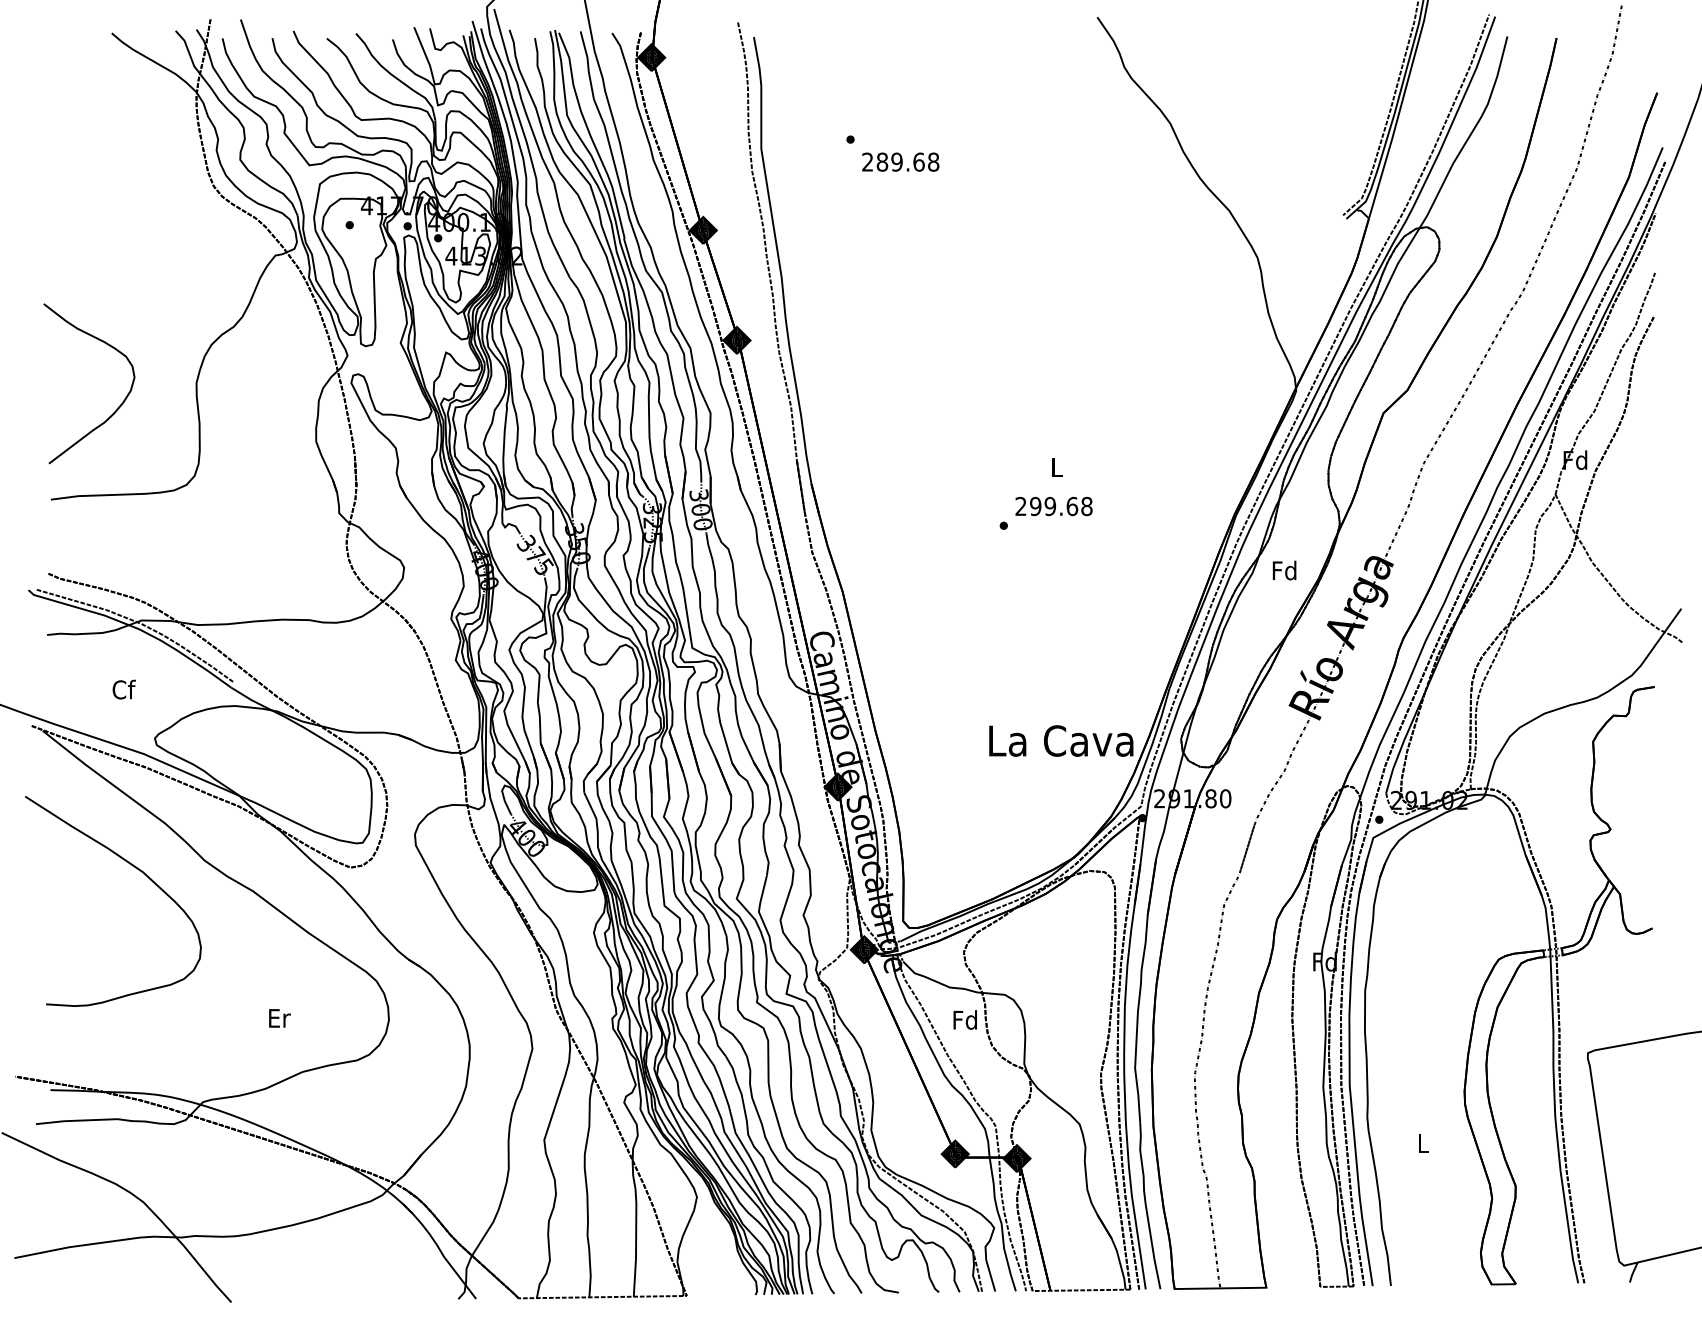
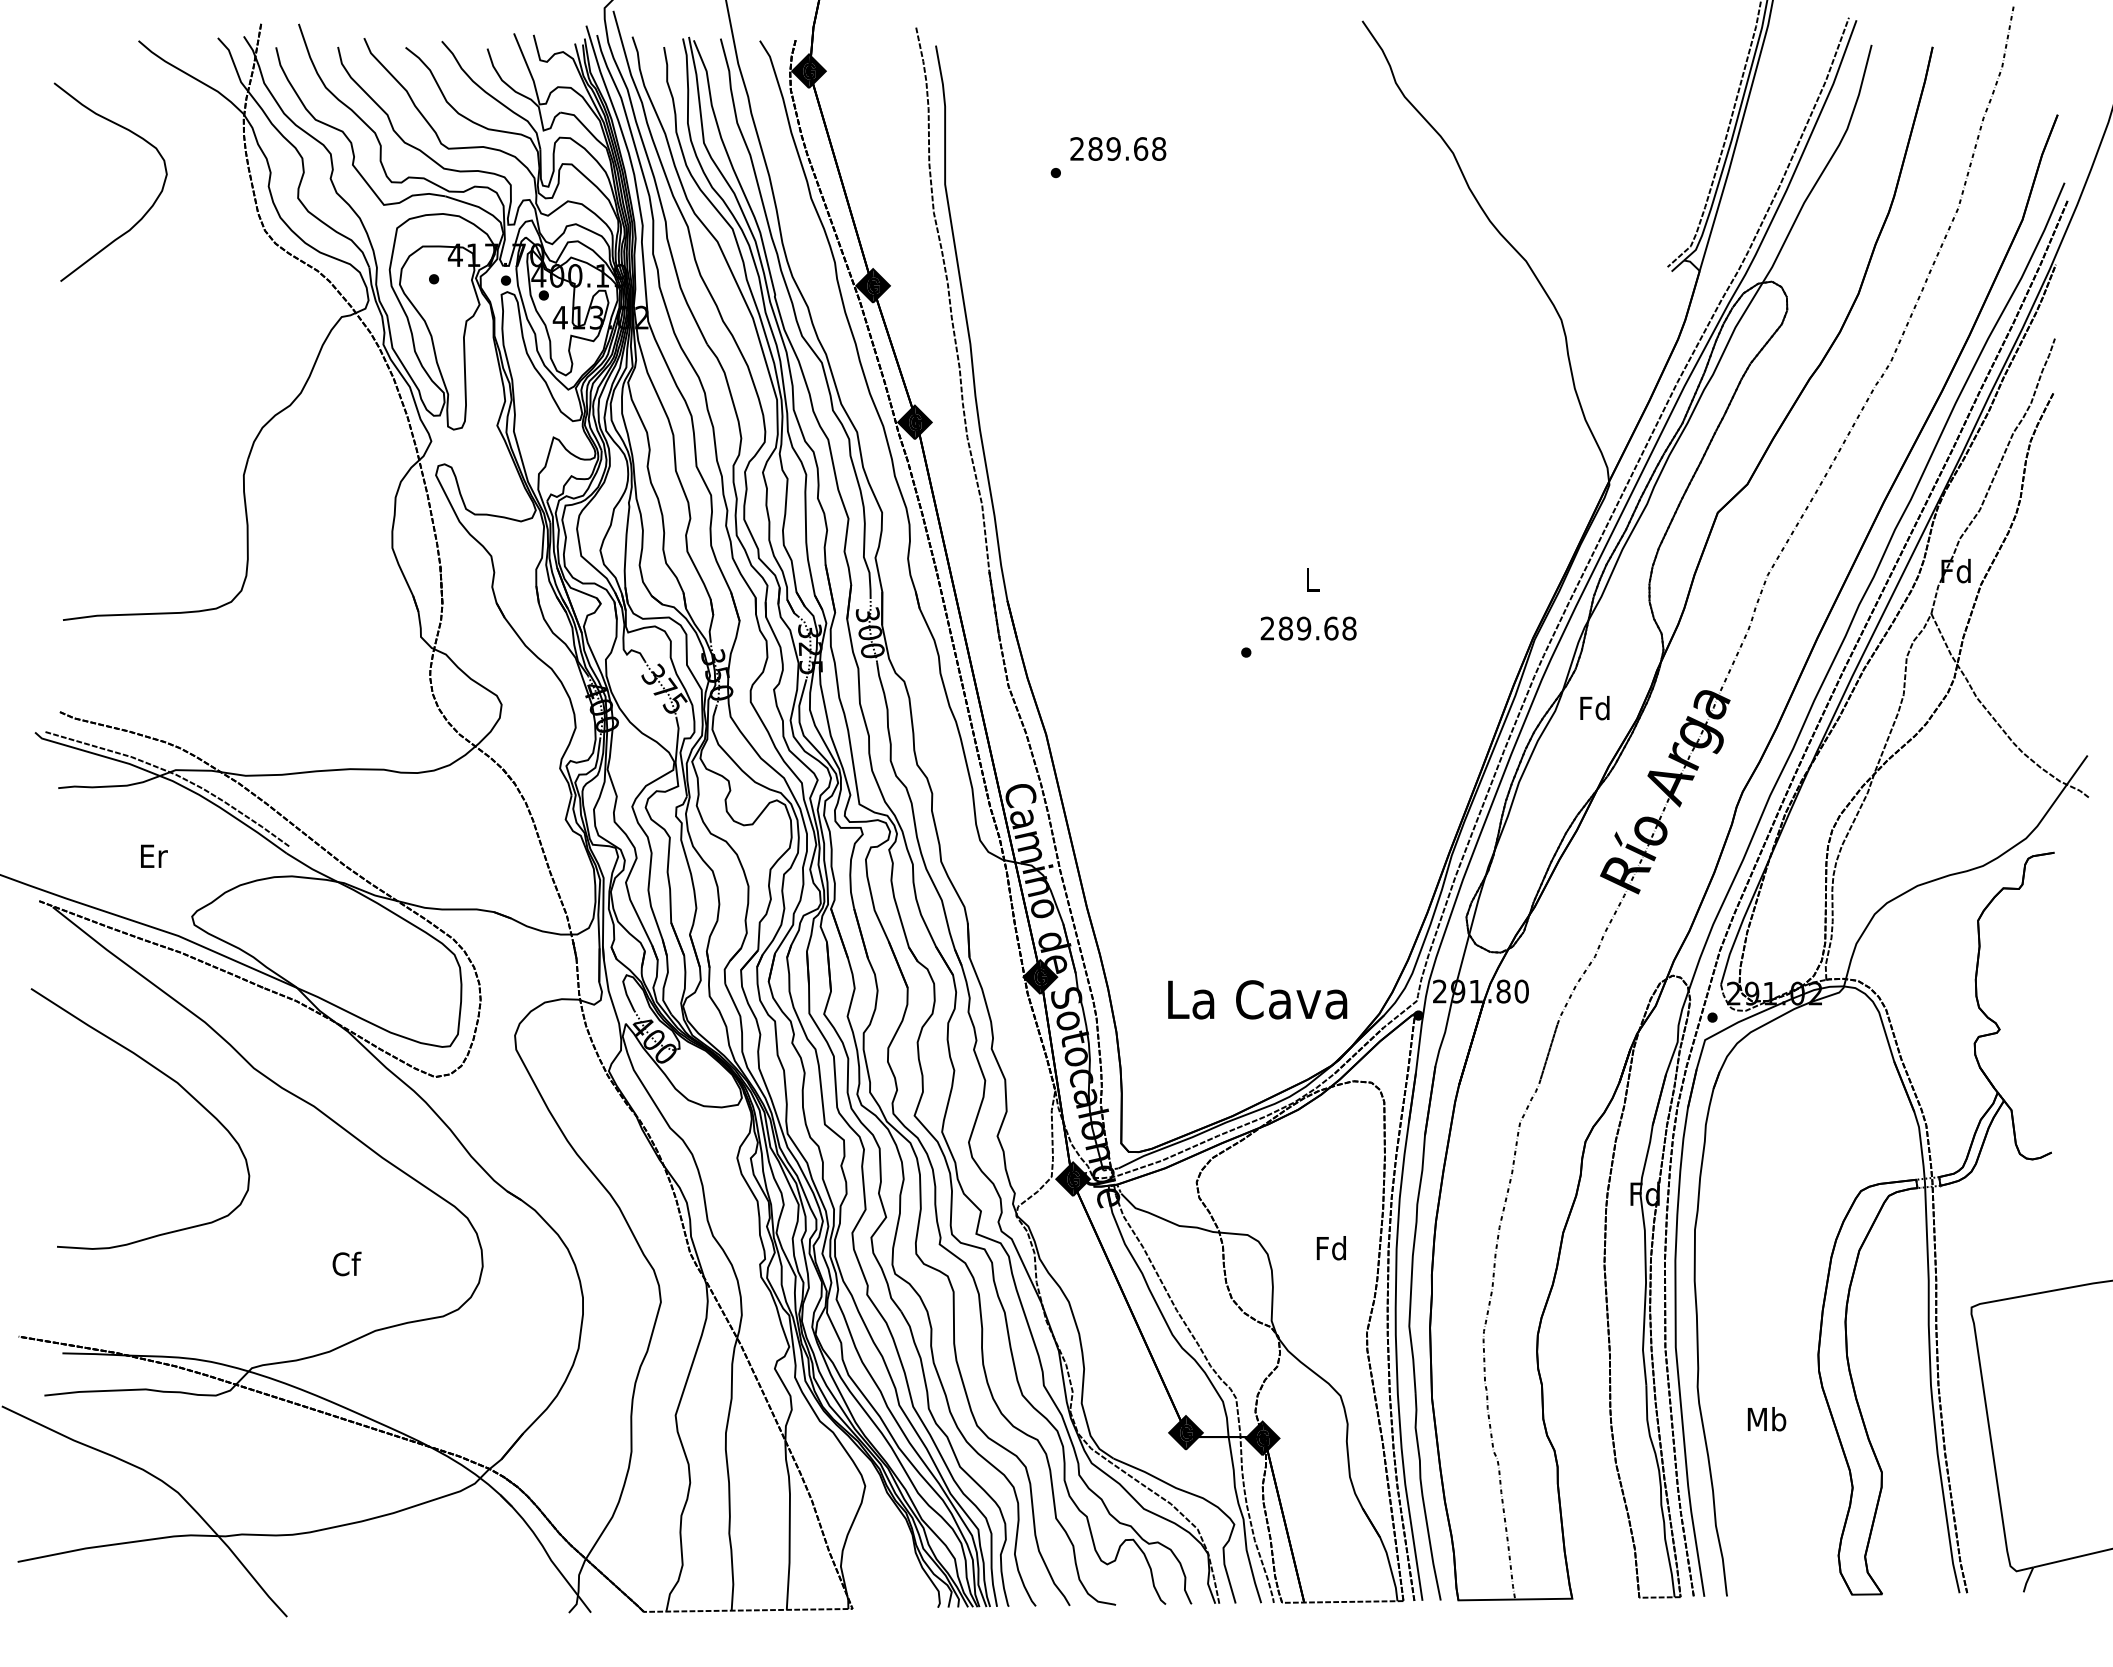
text: (900, 161) -> (1118, 148), moved
curve: (116, 408) -> (144, 213), moved
text: (1035, 506) -> (1285, 628), 299.68 -> 289.68
text: (123, 689) -> (153, 855), Cf -> Er
text: (1061, 740) -> (1257, 999), moved
text: (279, 1017) -> (346, 1263), Er -> Cf
text: (964, 1020) -> (1330, 1248), moved
text: (1422, 1143) -> (1766, 1419), L -> Mb

